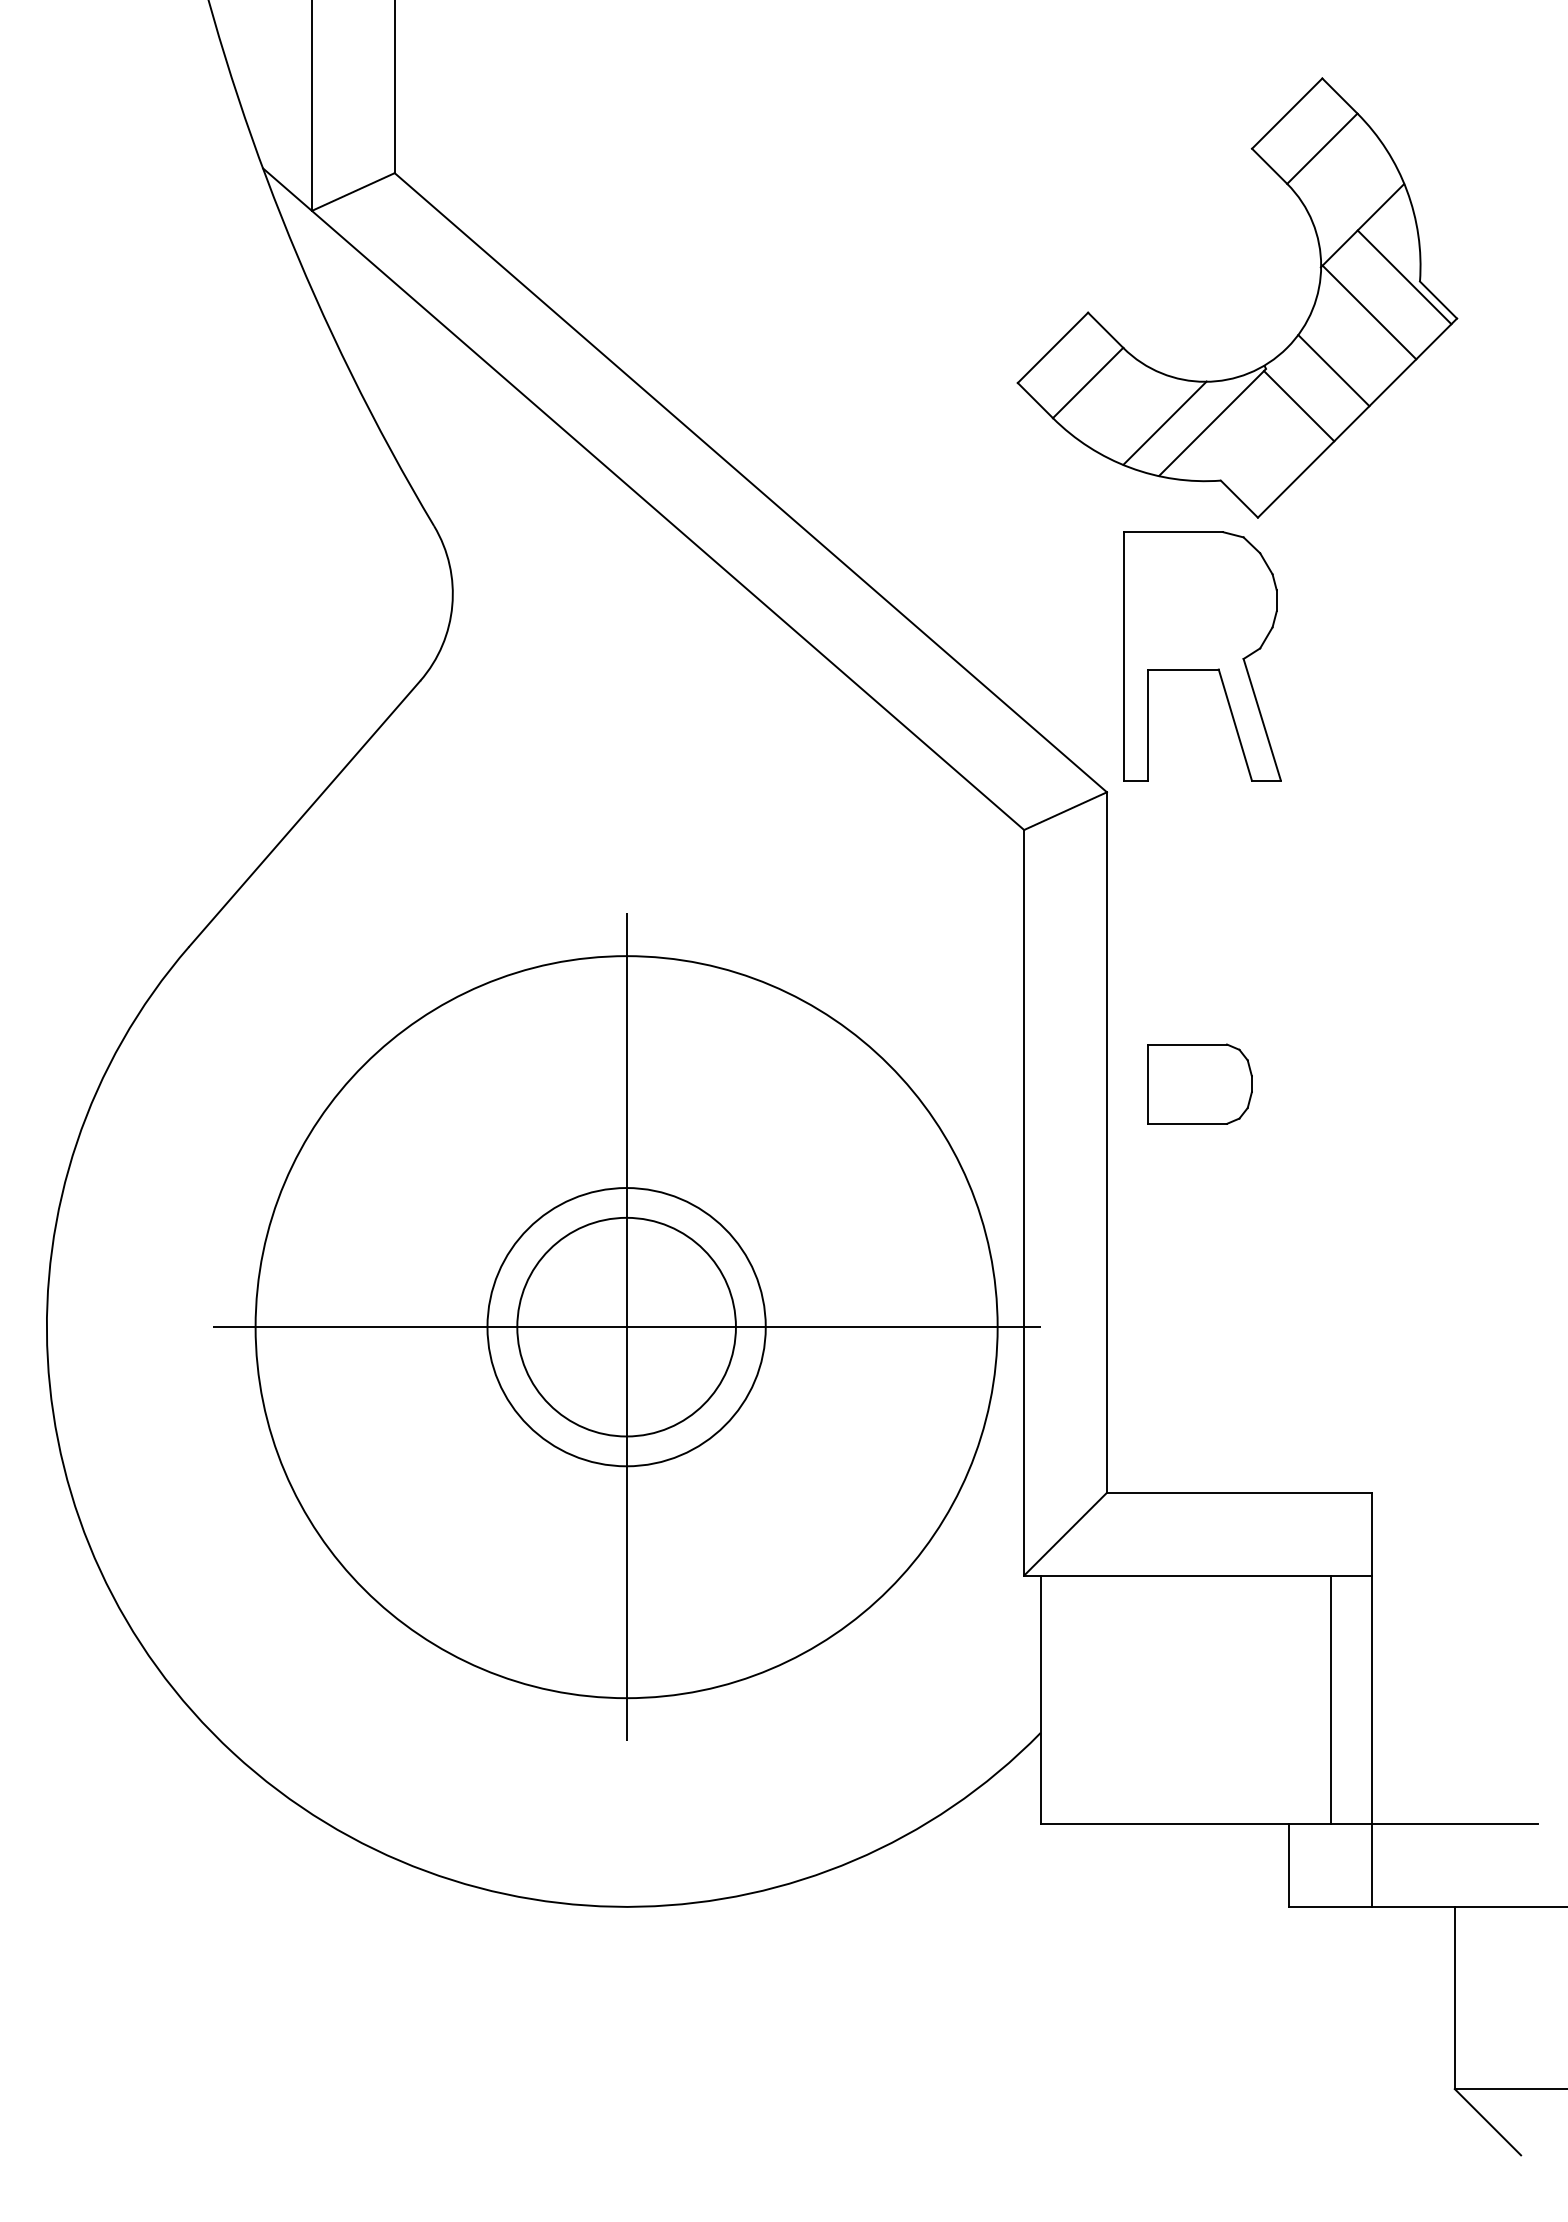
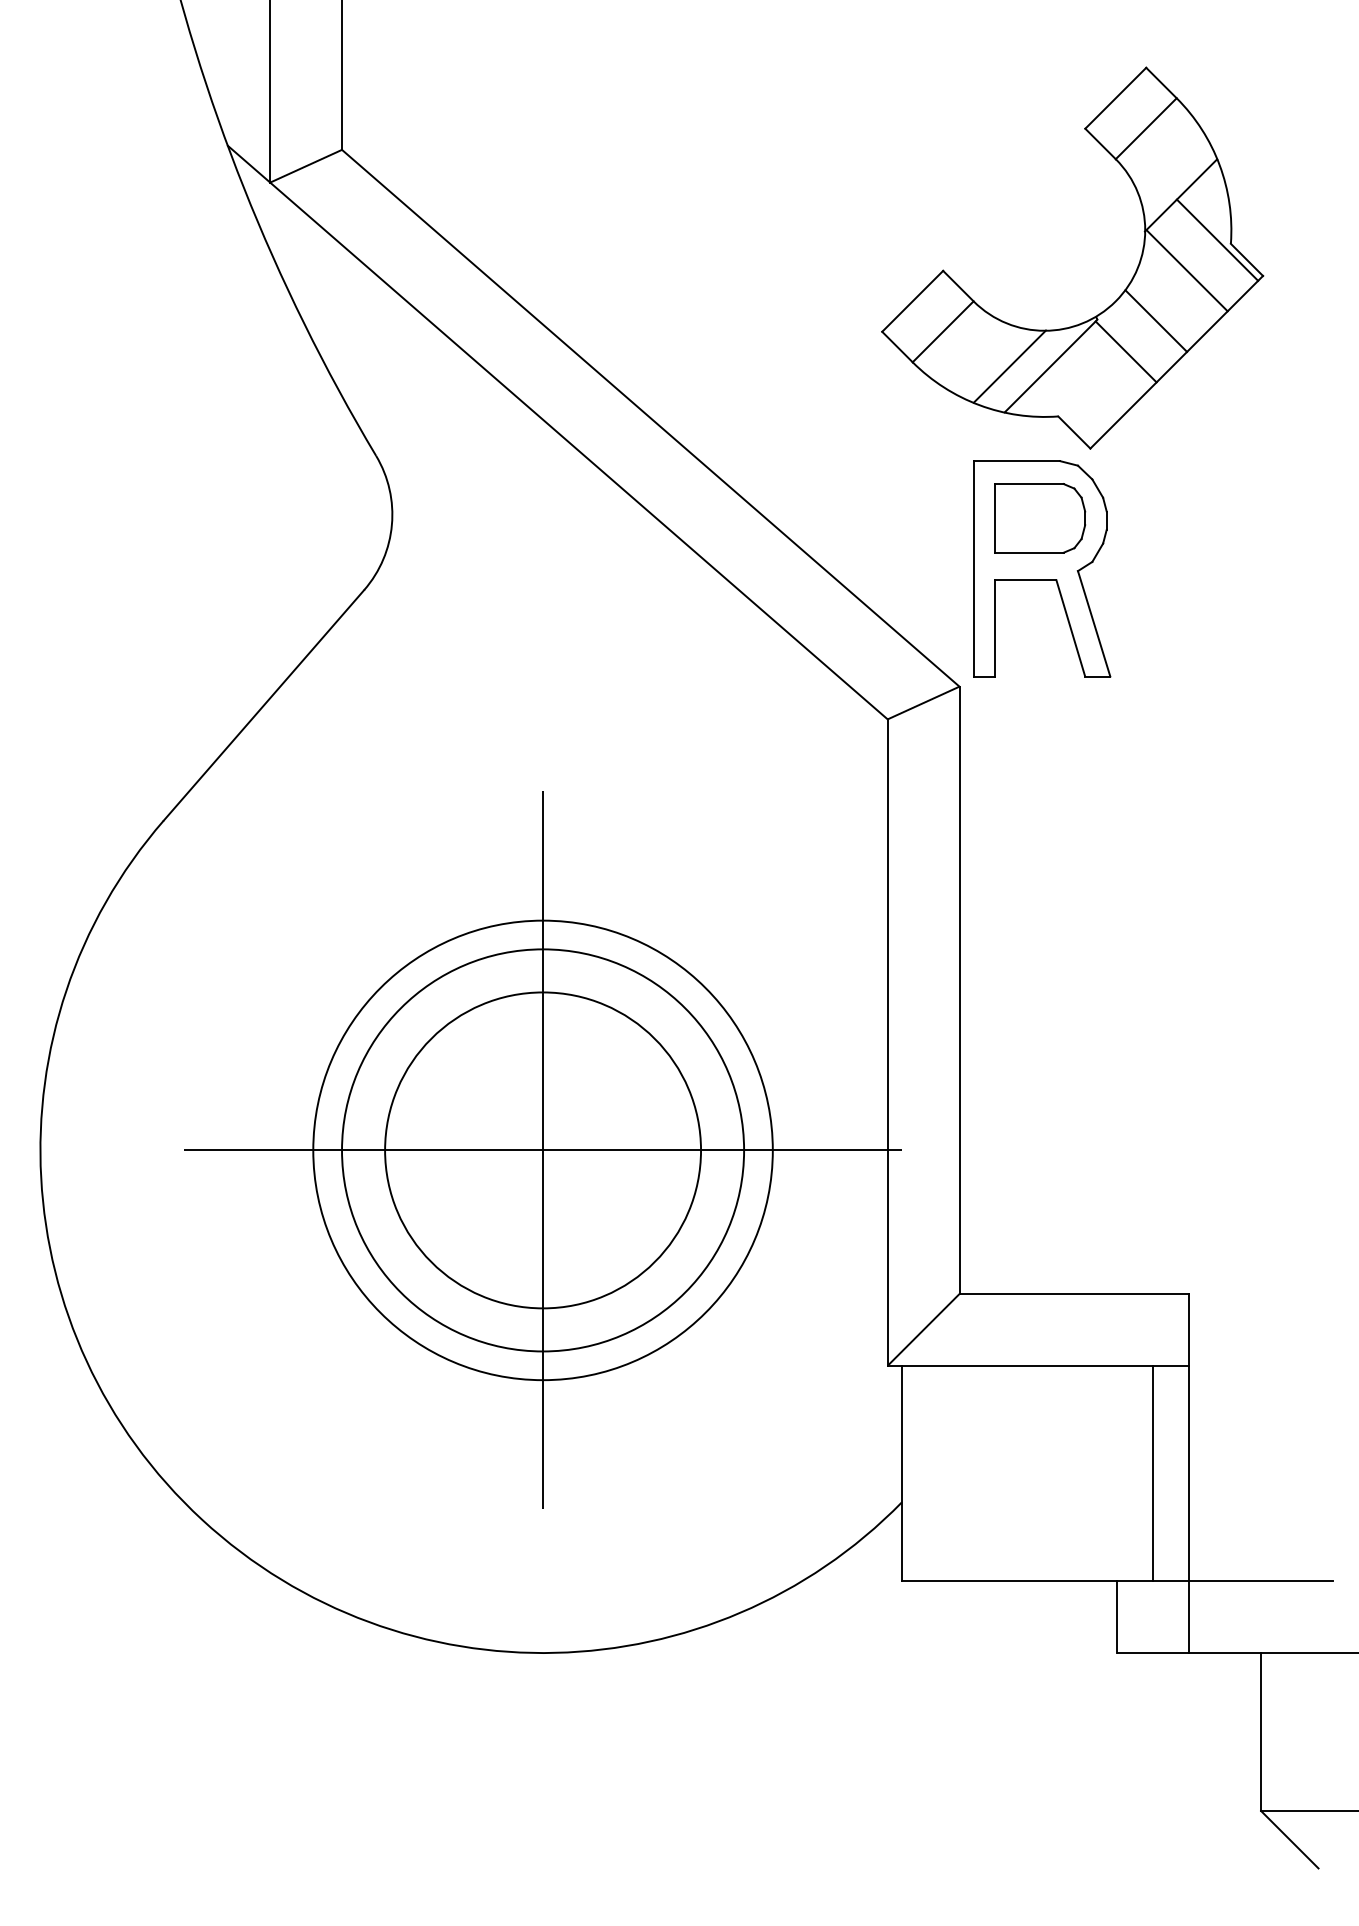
part: (1199, 1083) -> (1039, 517), moved
circle: (626, 1326) -> (542, 1149), size x1.67
circle: (626, 1327) -> (542, 1150), size x0.71
circle: (626, 1327) -> (542, 1150), size x1.67

